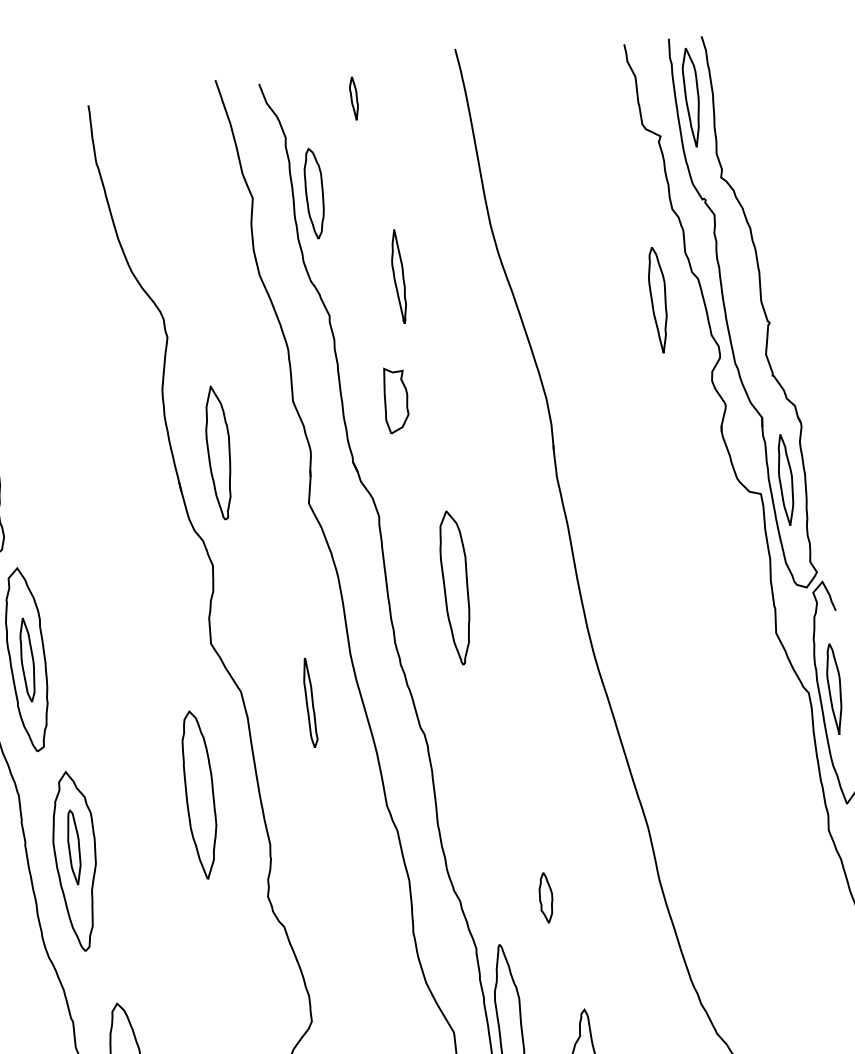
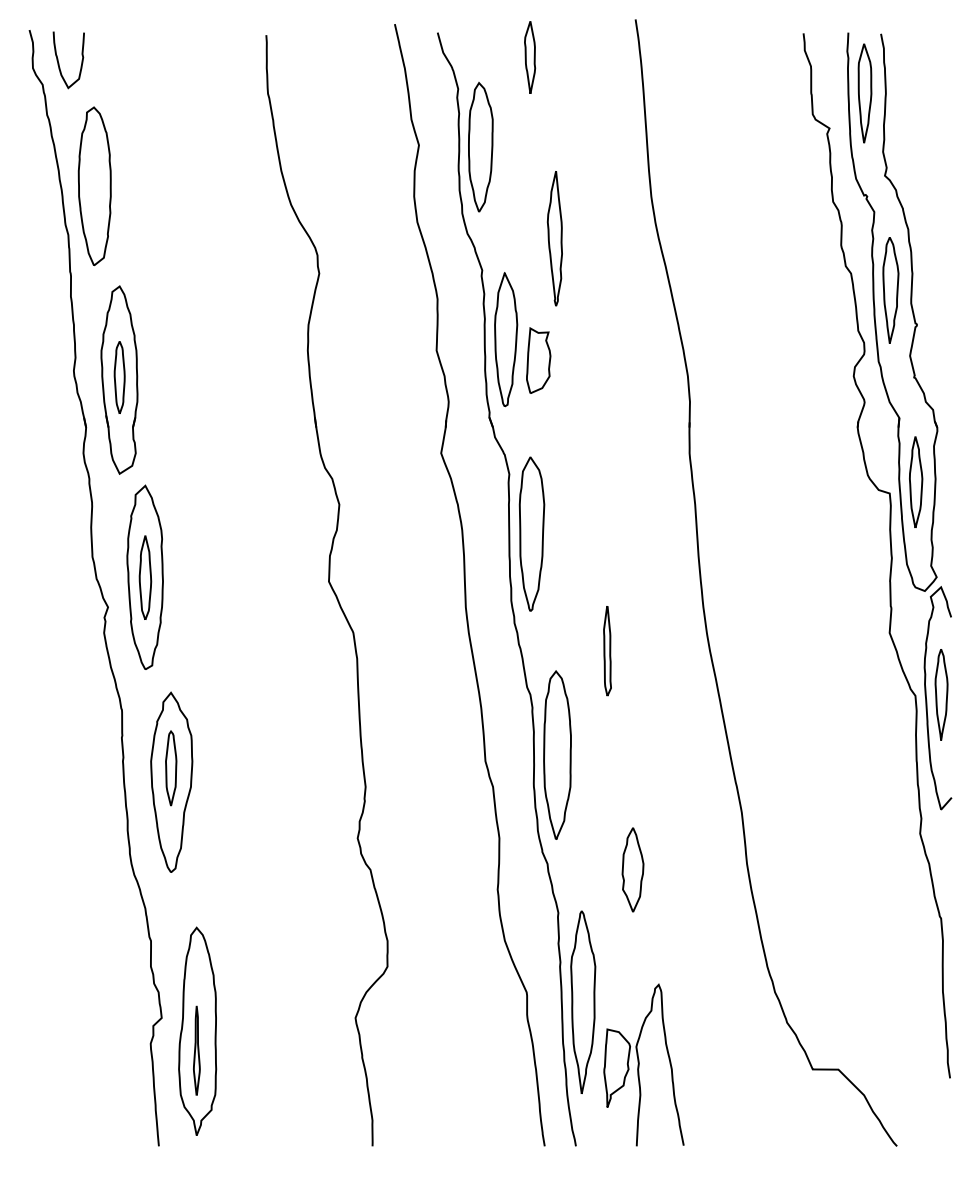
part: (354, 98) -> (530, 57), size x1.67
part: (314, 193) -> (480, 147), size x1.43
part: (398, 276) -> (554, 238), size x1.43
part: (658, 300) -> (890, 290), moved
part: (219, 452) -> (506, 339), moved
part: (455, 587) -> (531, 533), moved
part: (310, 703) -> (607, 651), moved
part: (199, 794) -> (557, 754), moved
part: (545, 897) -> (632, 869), size x1.67

